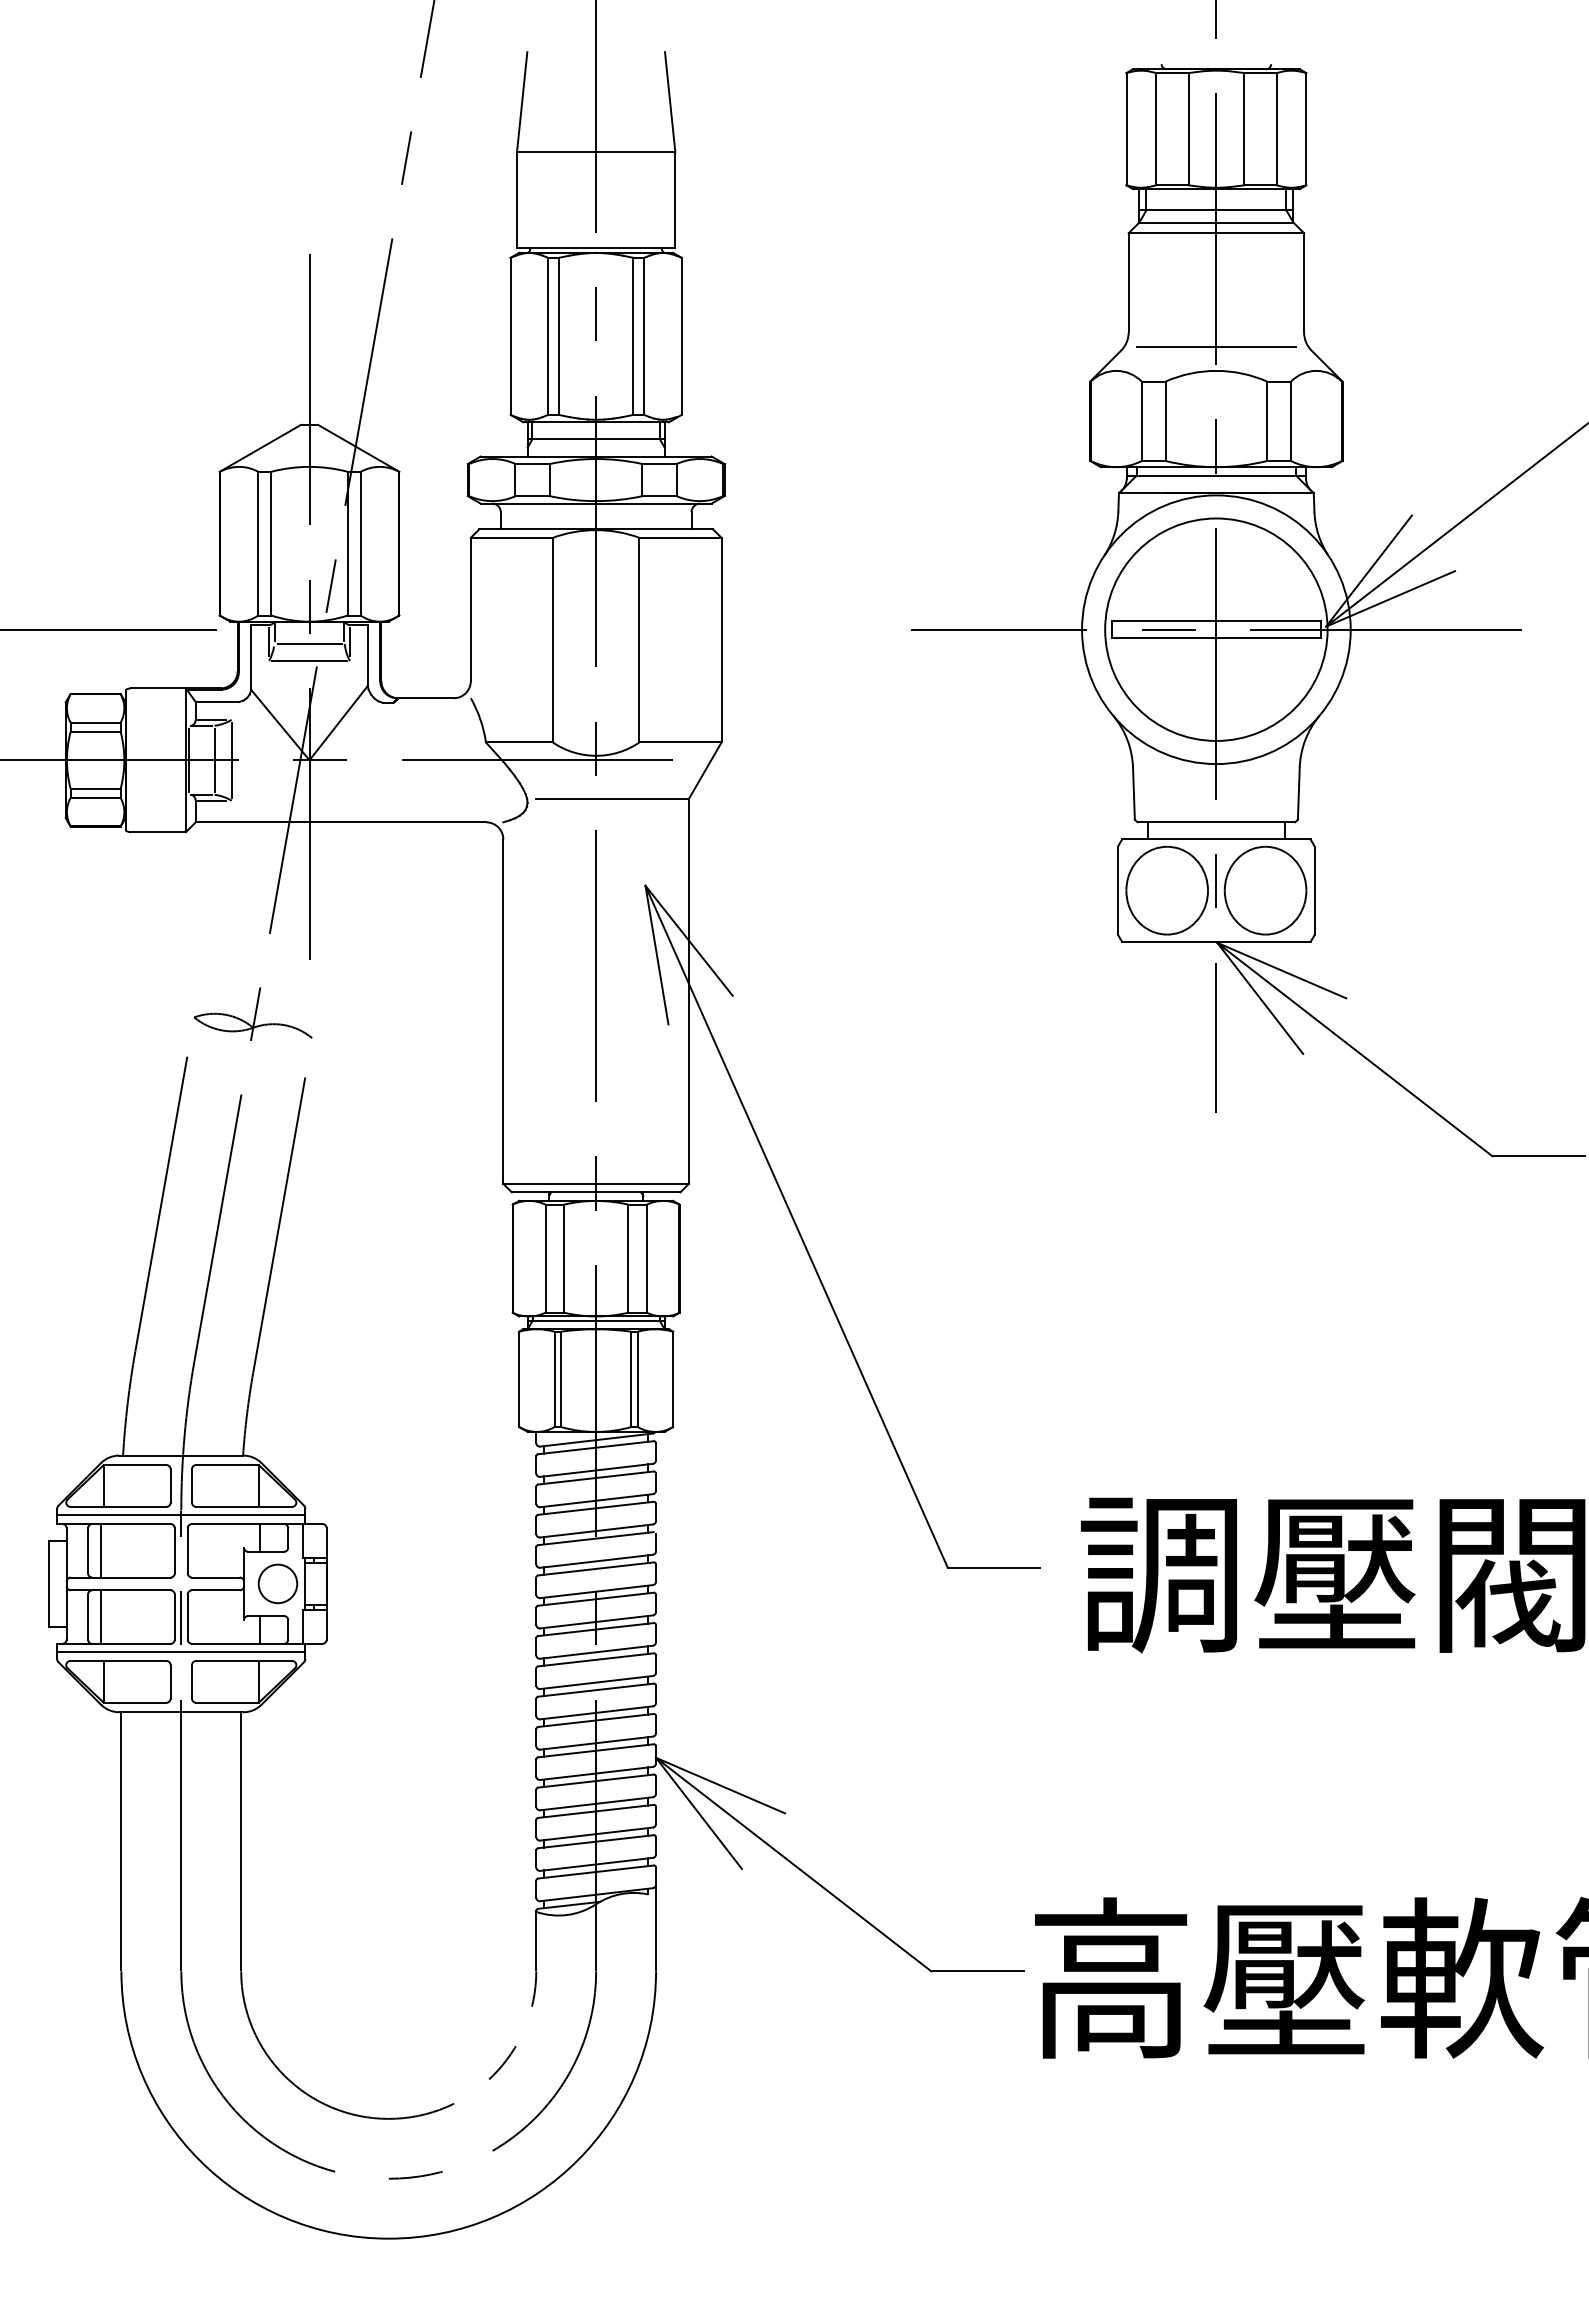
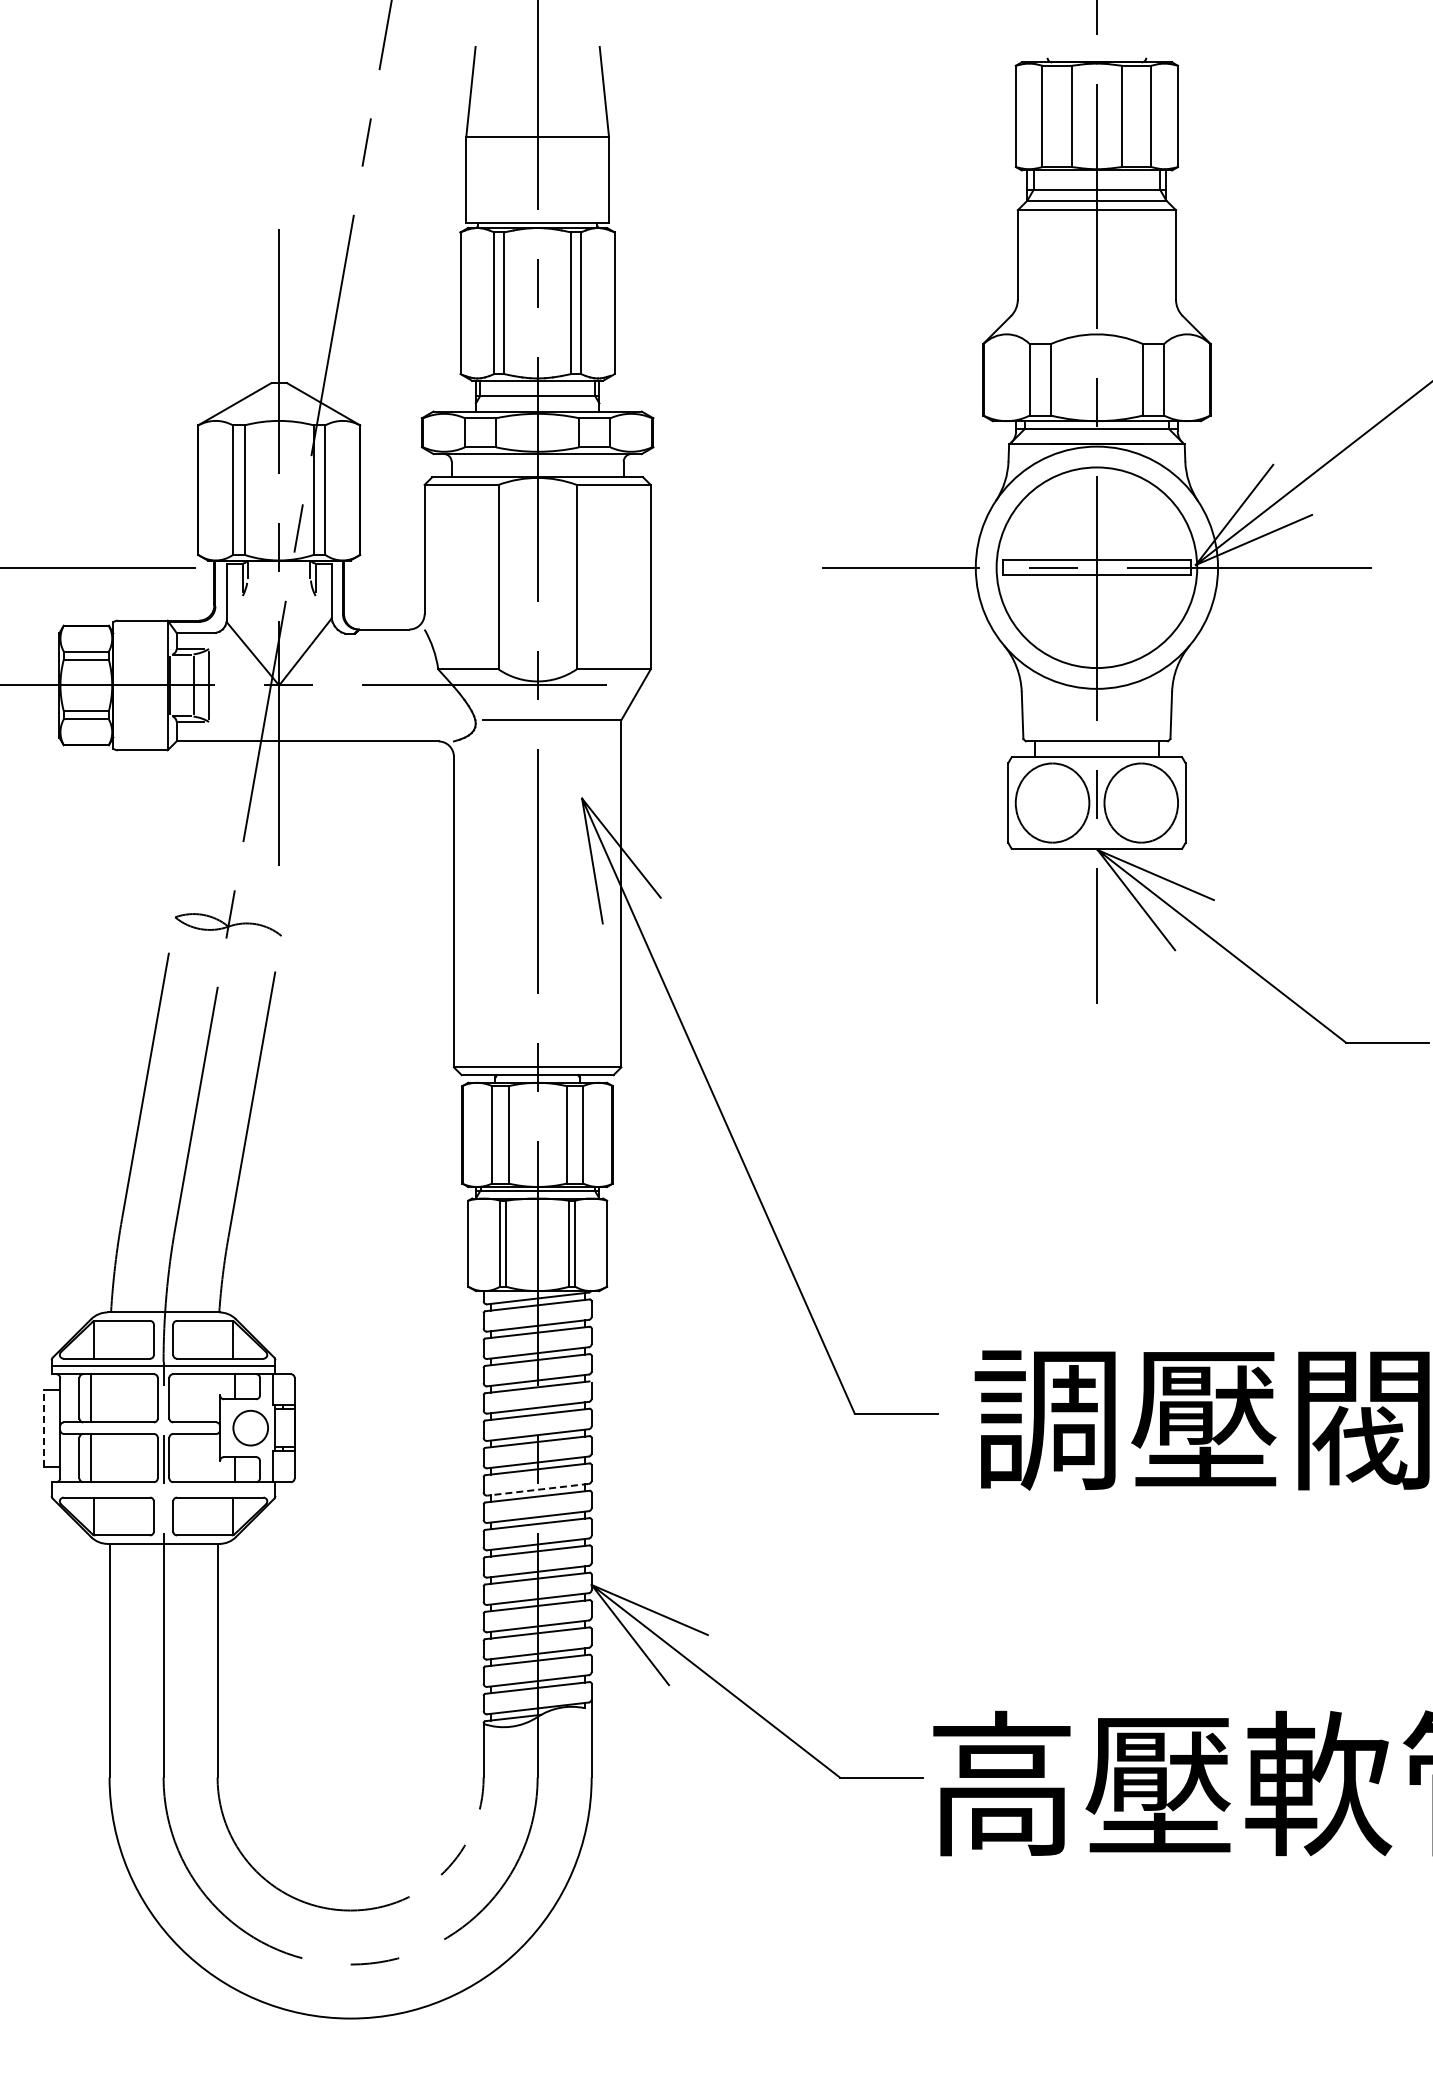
line: (1215, 346) -> (1096, 312), removed
line: (309, 643) -> (279, 580), removed
line: (308, 660) -> (278, 595), removed
line: (48, 1584) -> (43, 1428), solid -> dashed
line: (181, 1651) -> (163, 1489), removed
line: (595, 1651) -> (537, 1489), solid -> dashed

